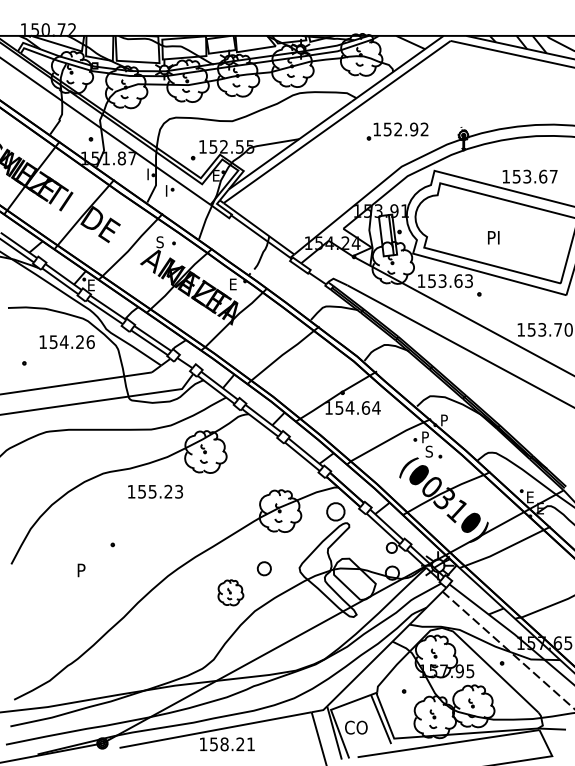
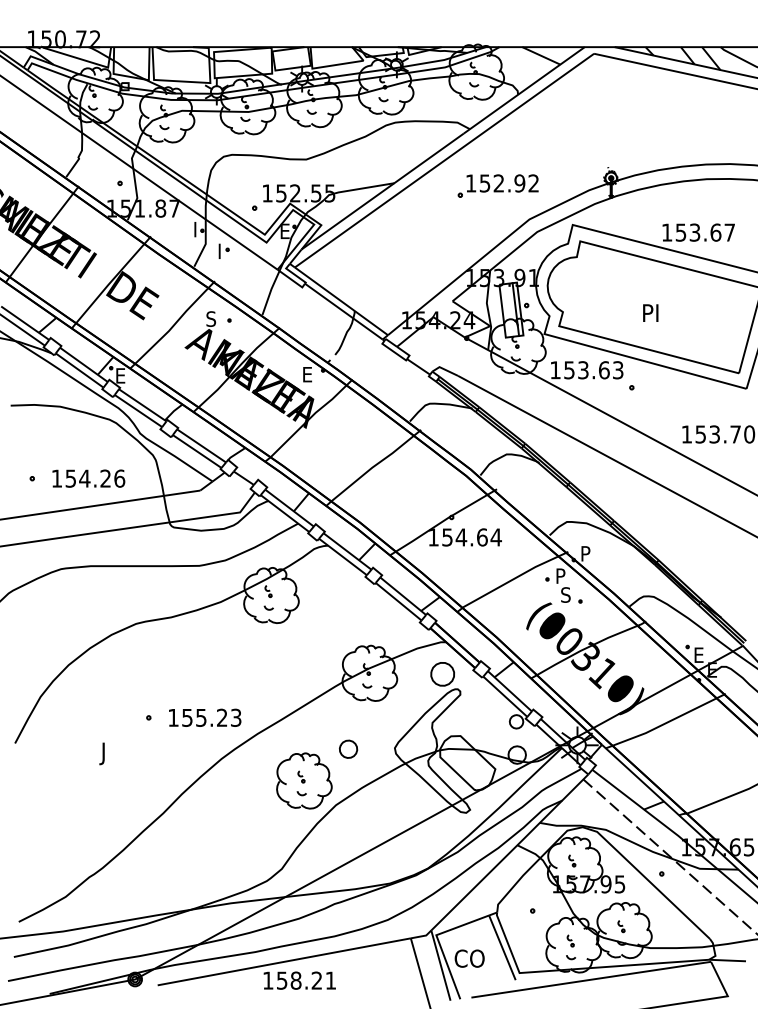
part: (397, 131) -> (497, 185), moved
text: (67, 342) -> (88, 478), moved
text: (155, 491) -> (205, 717), moved
text: (79, 571) -> (105, 753), P -> J
part: (230, 592) -> (304, 780), size x1.67

